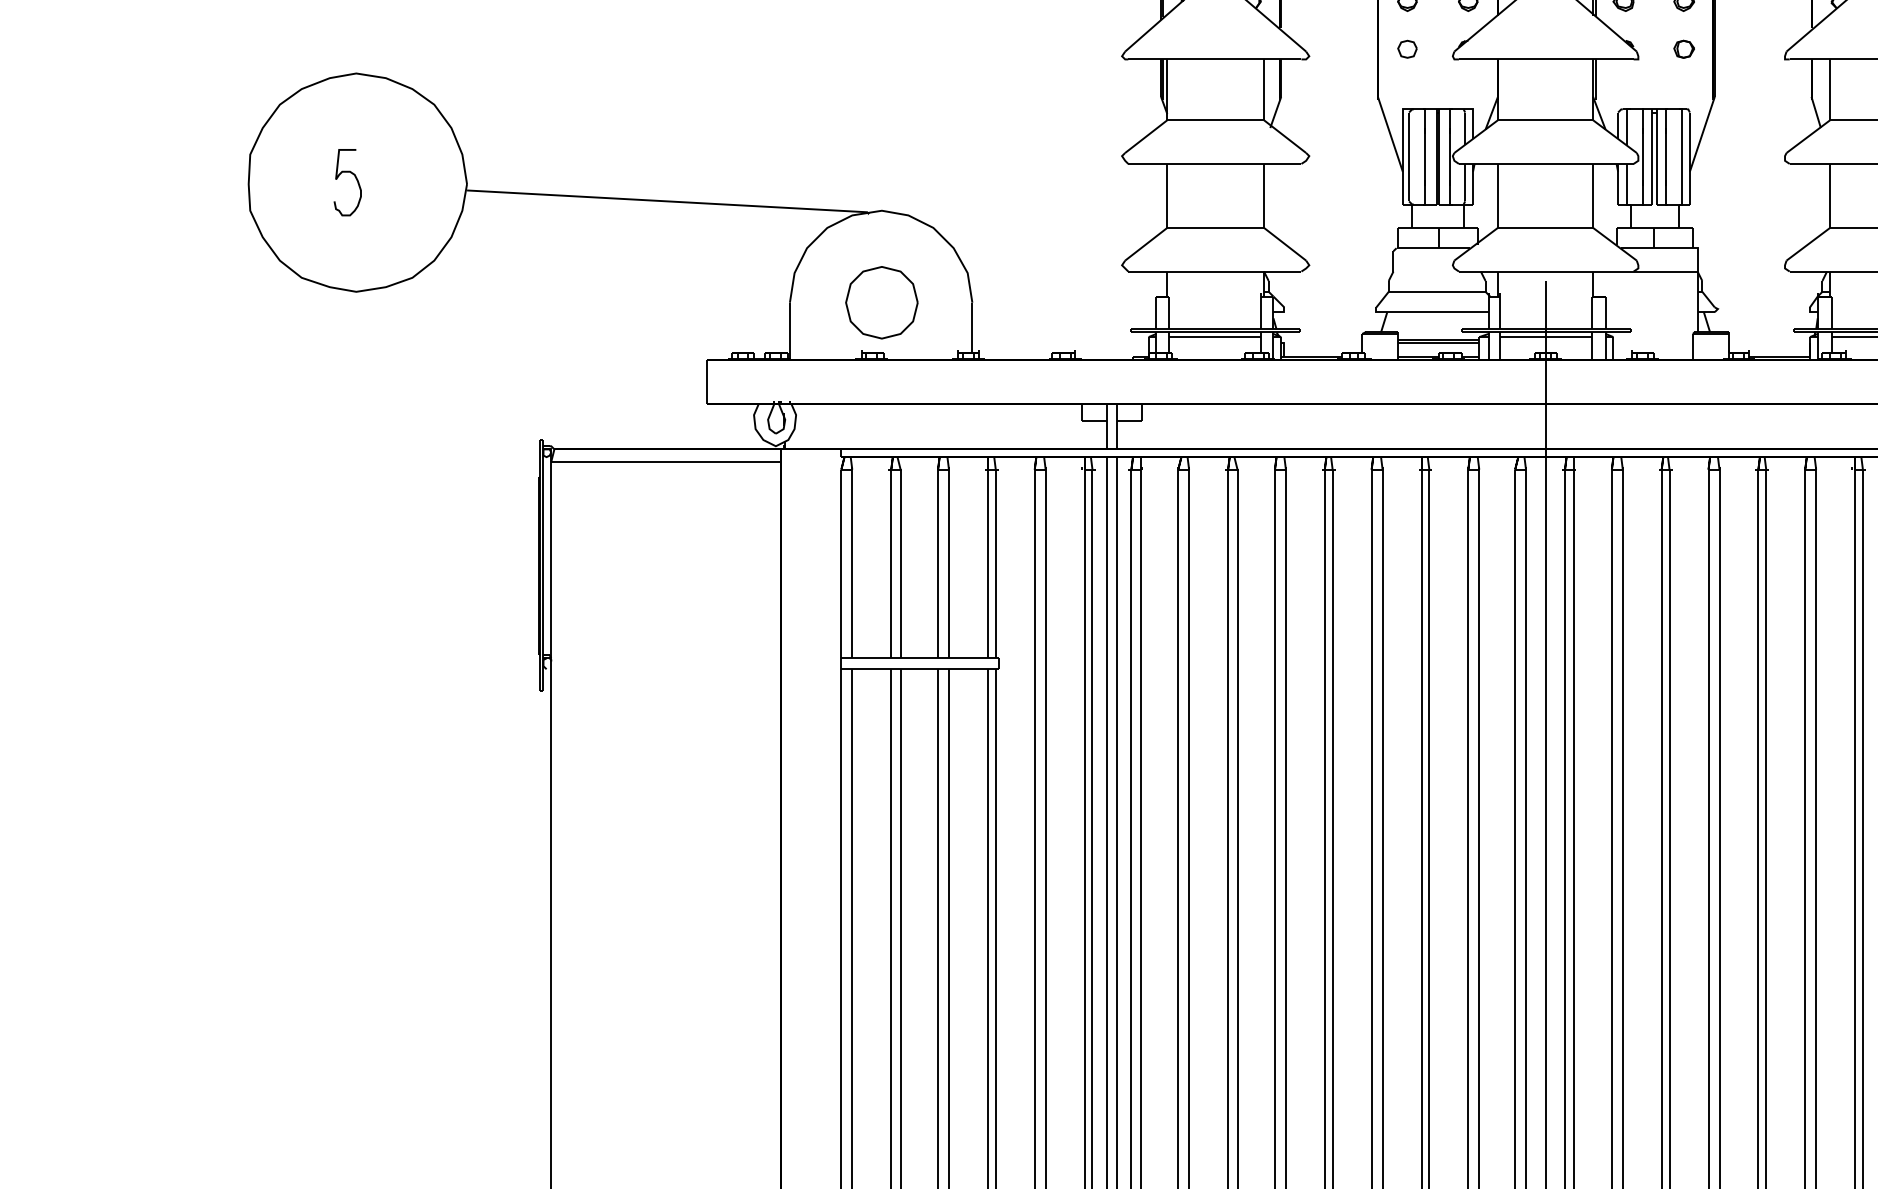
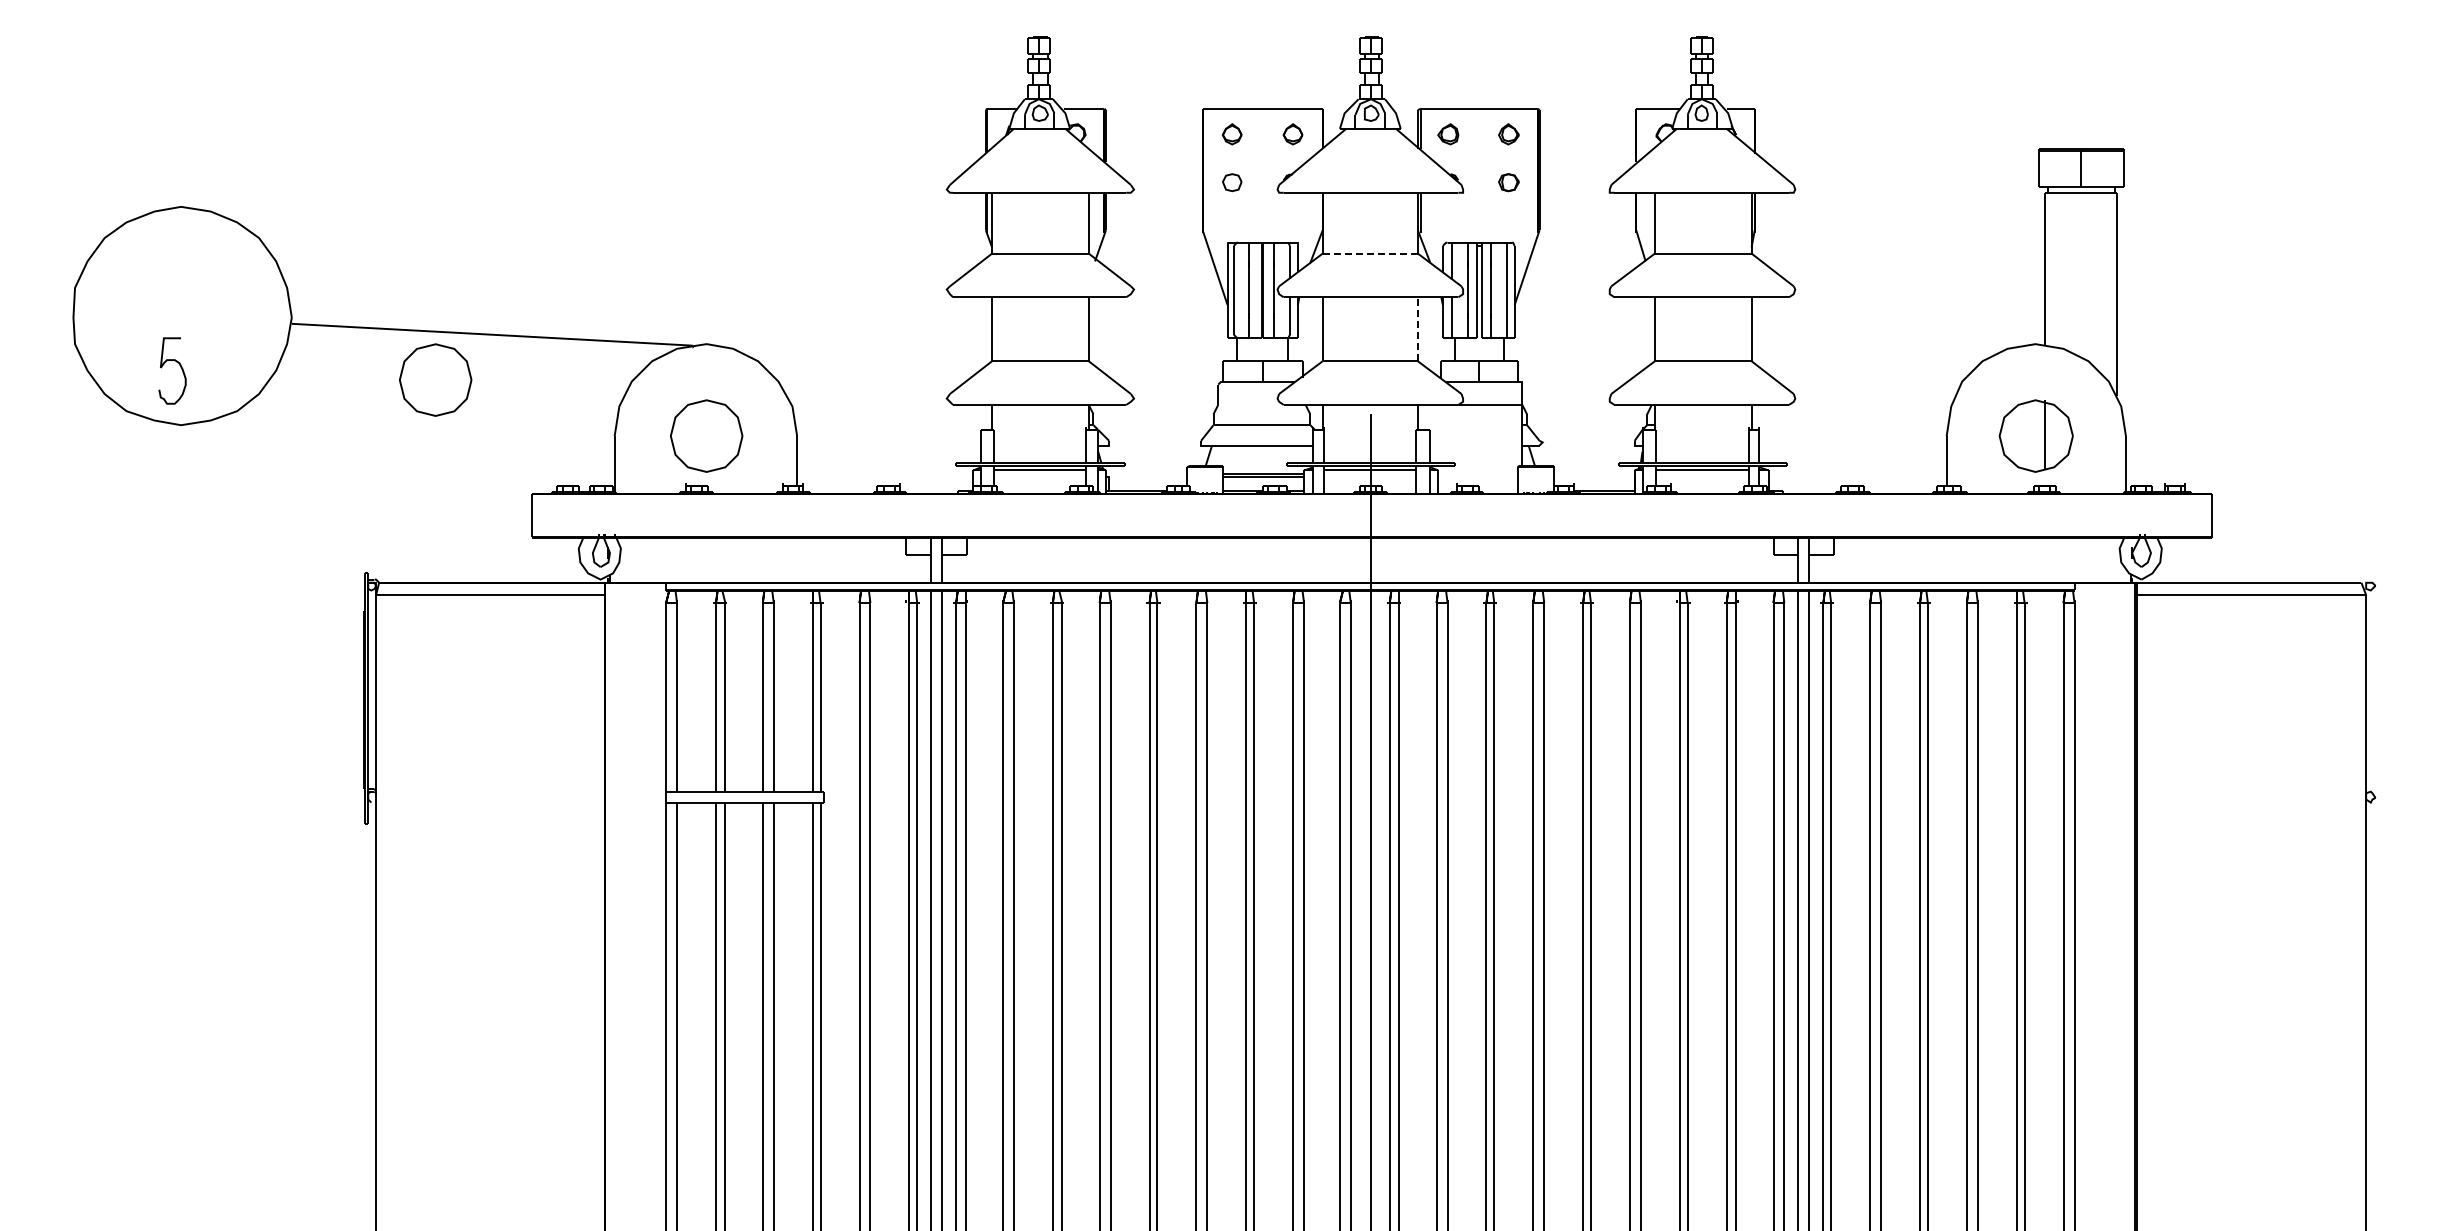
line: (1545, 120) -> (1370, 253), solid -> dashed
curve: (355, 179) -> (180, 367), moved
line: (1592, 196) -> (1417, 329), solid -> dashed
part: (610, 246) -> (435, 379), added

